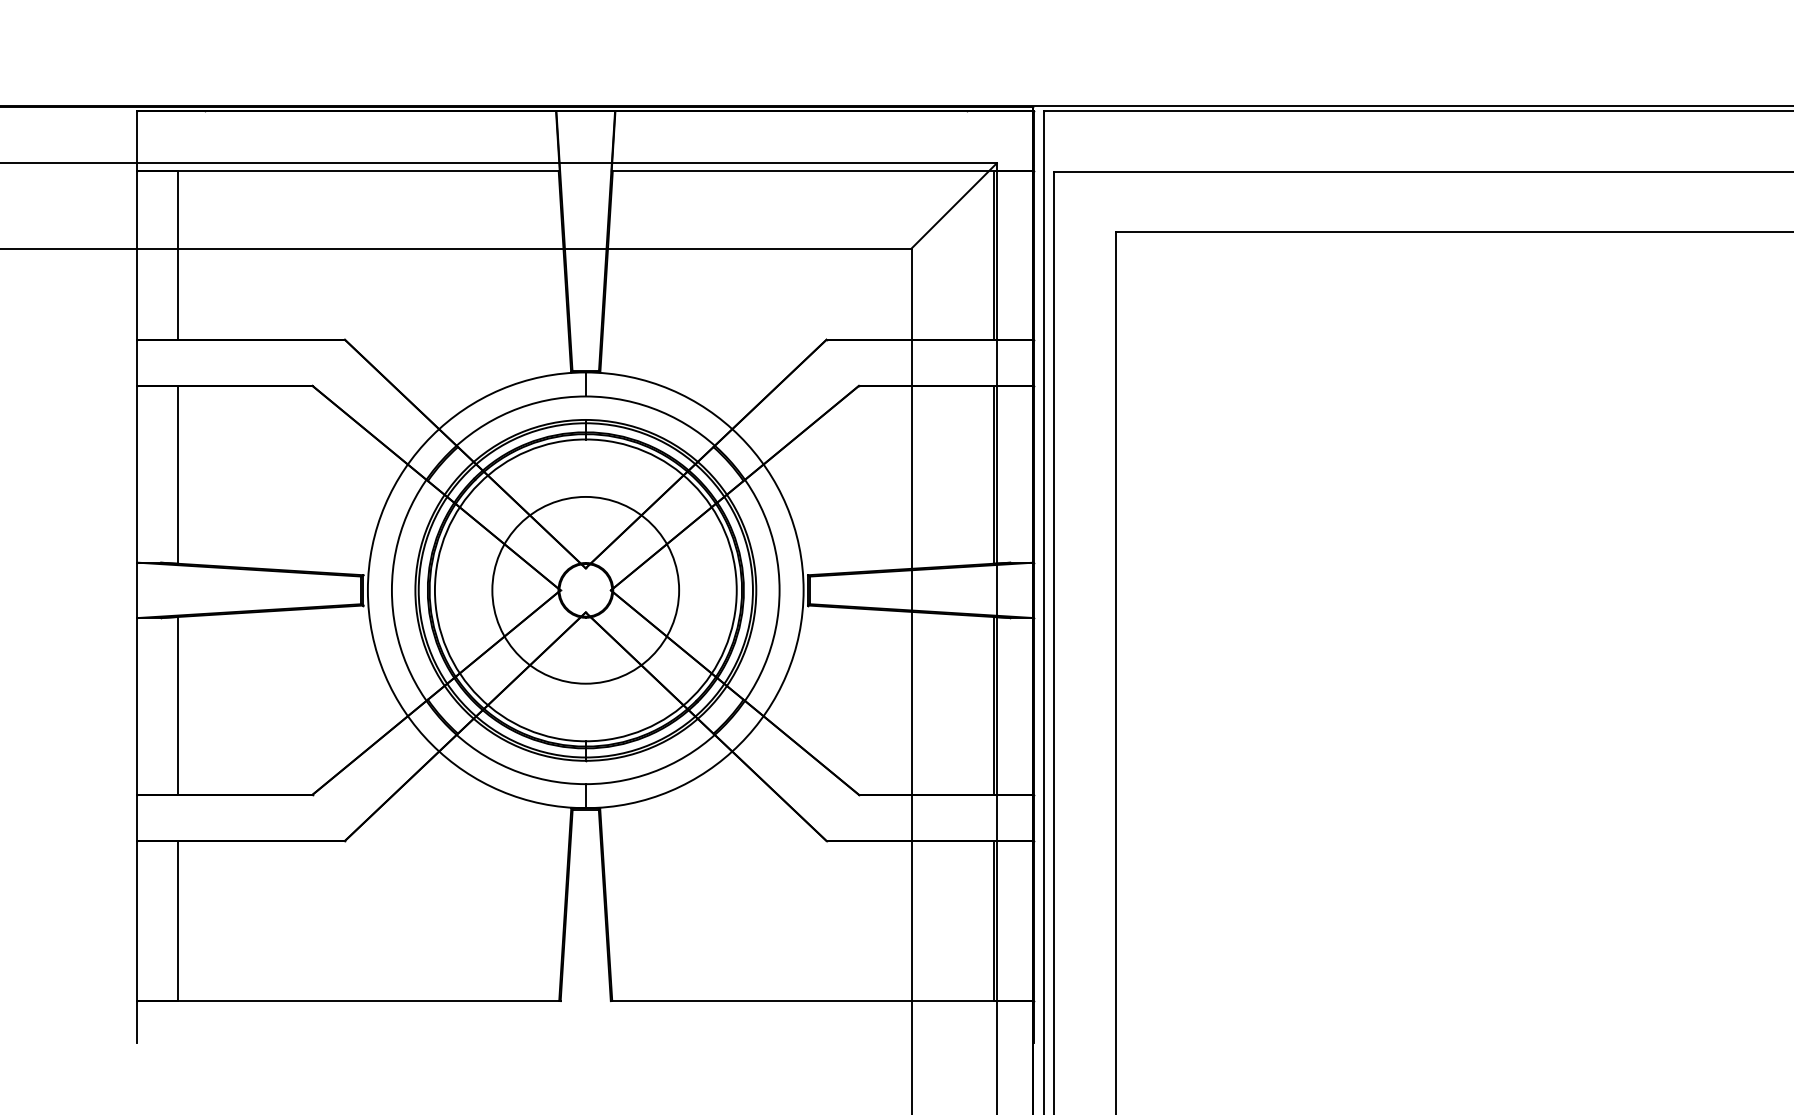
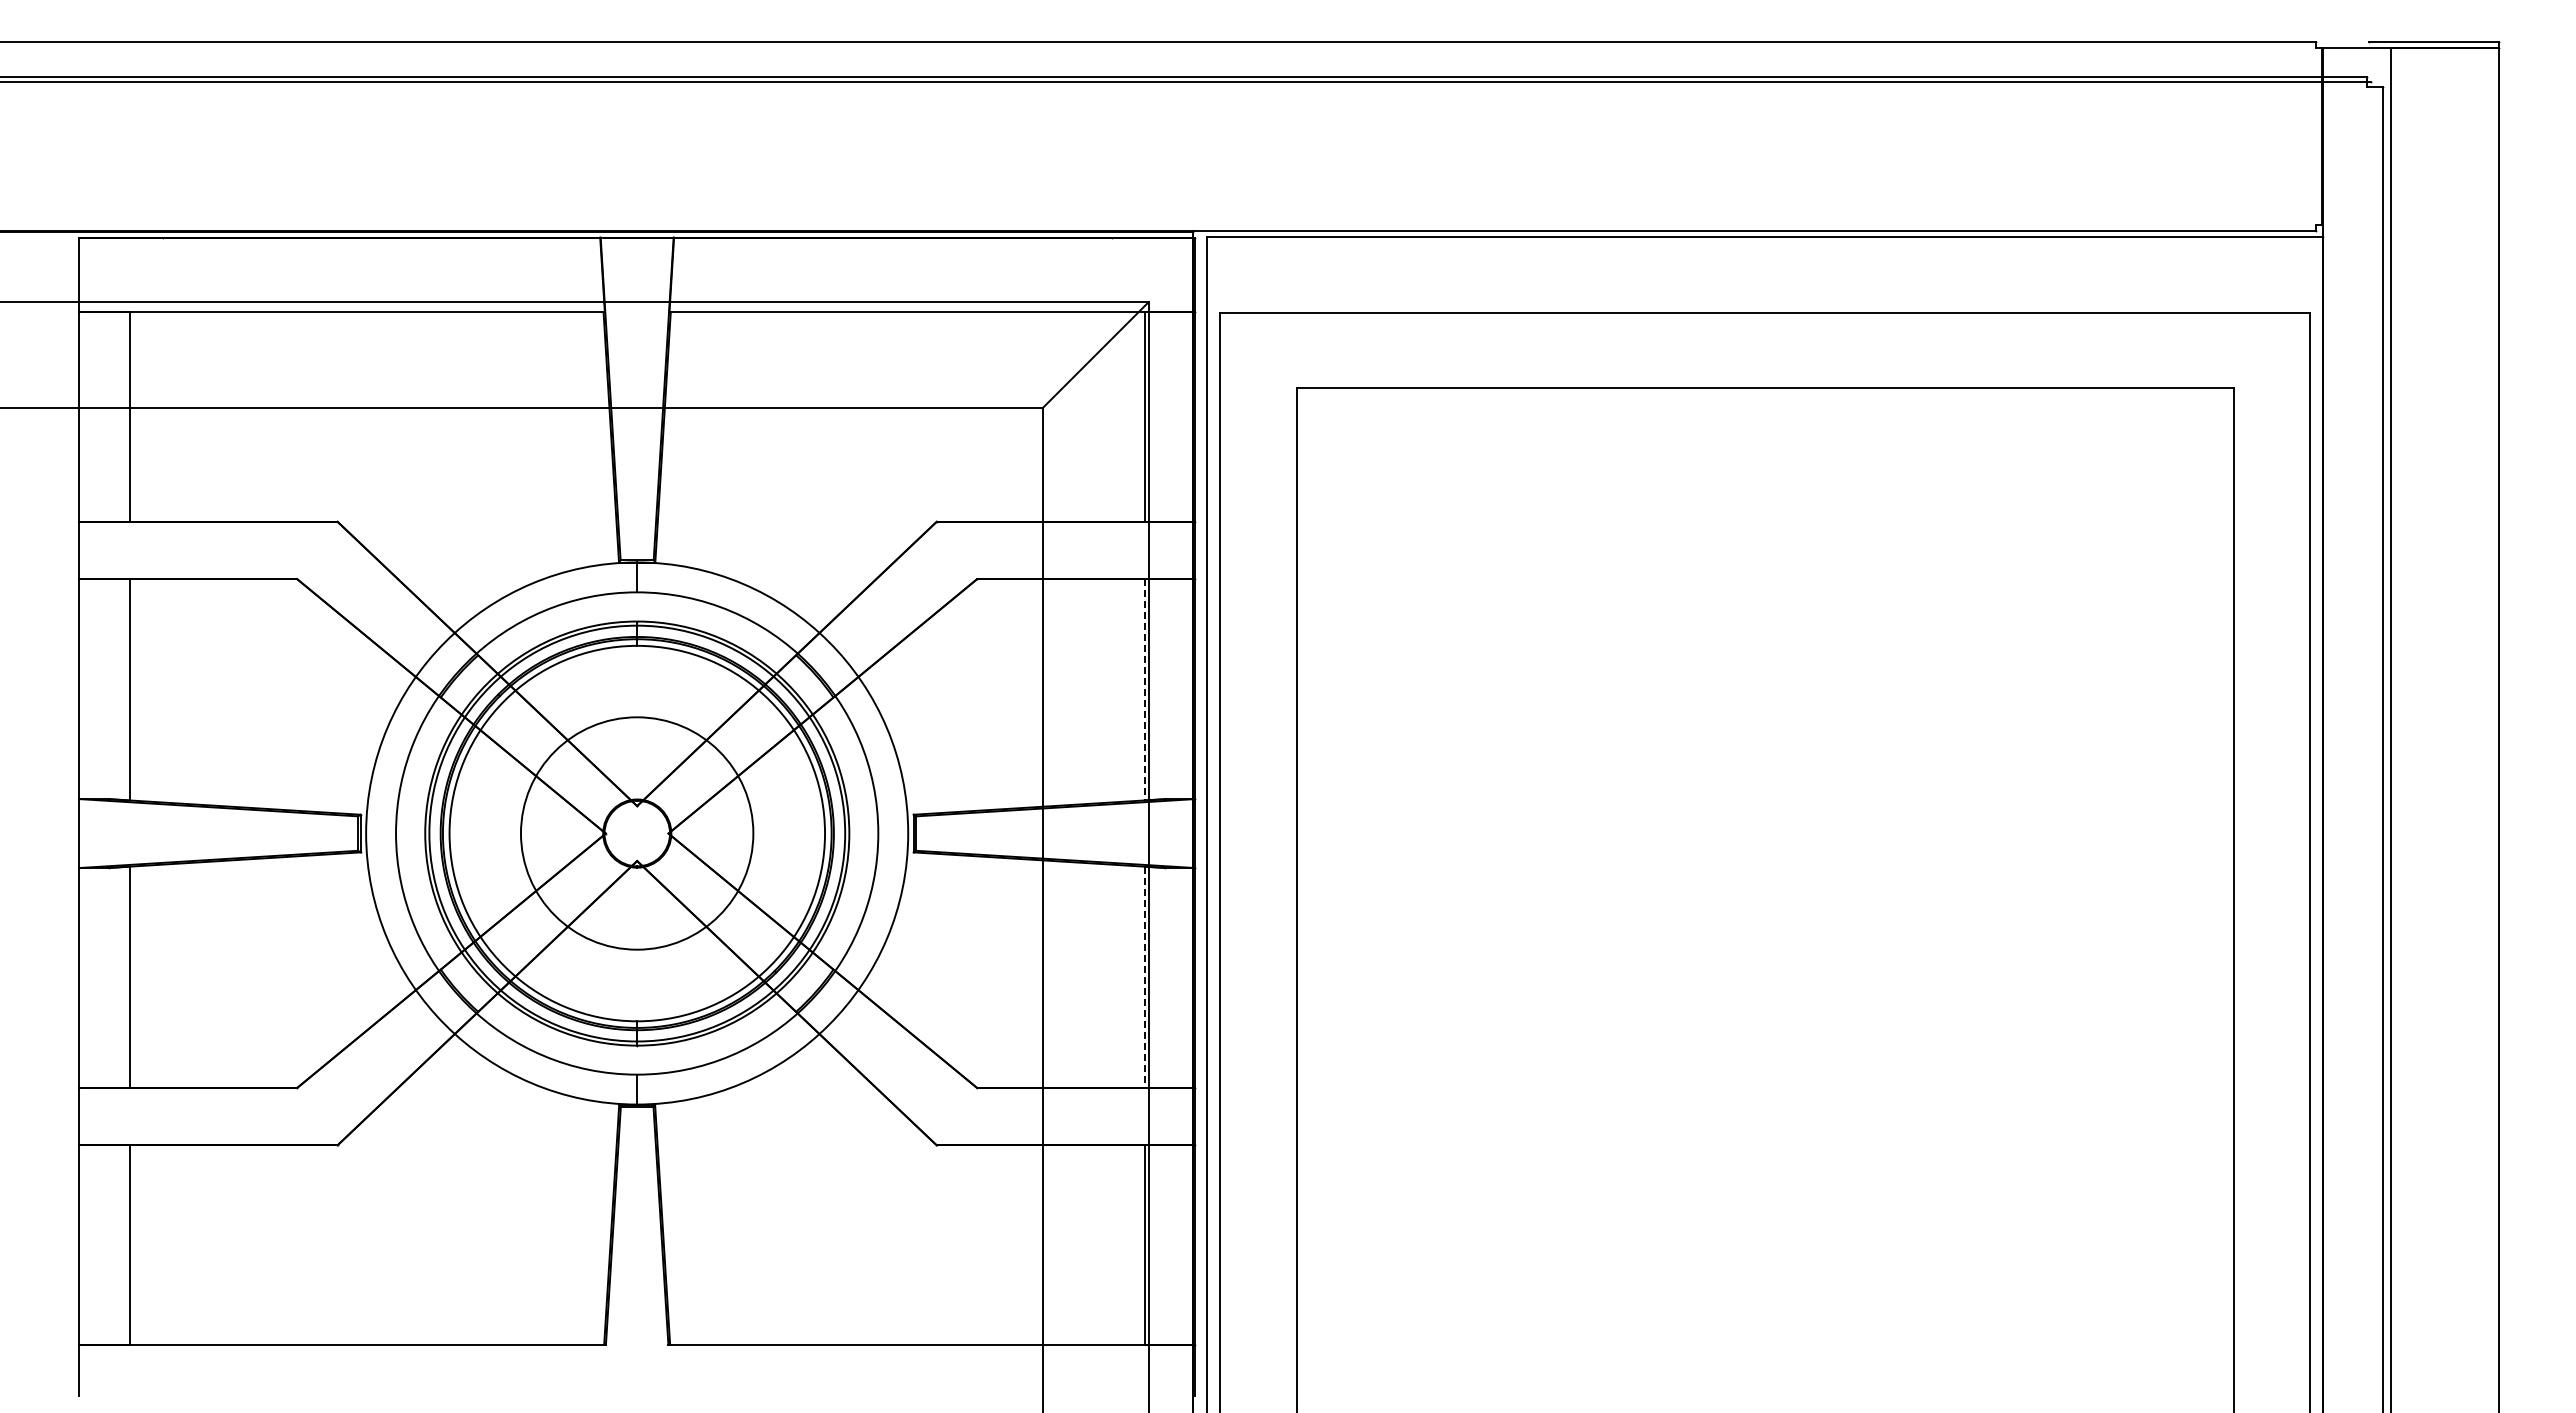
line: (993, 474) -> (1144, 689), solid -> dashed
line: (993, 706) -> (1144, 977), solid -> dashed

